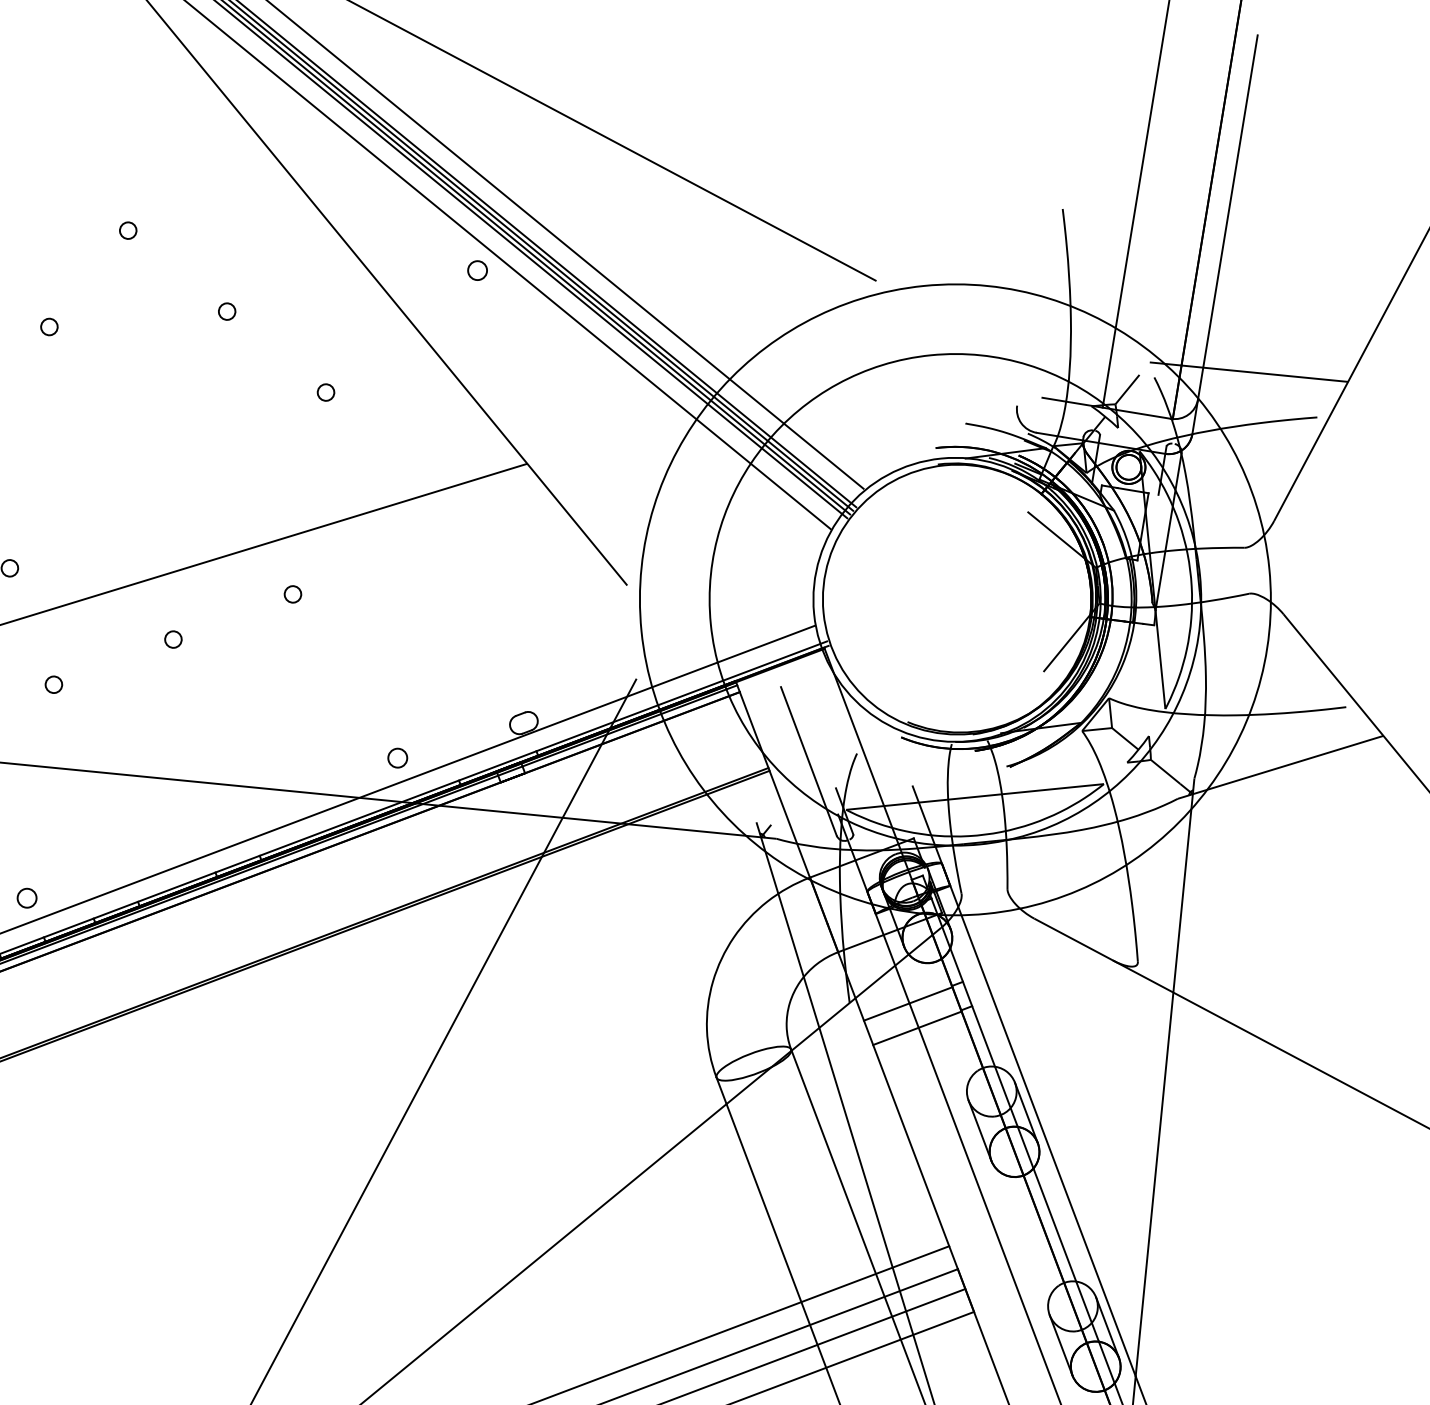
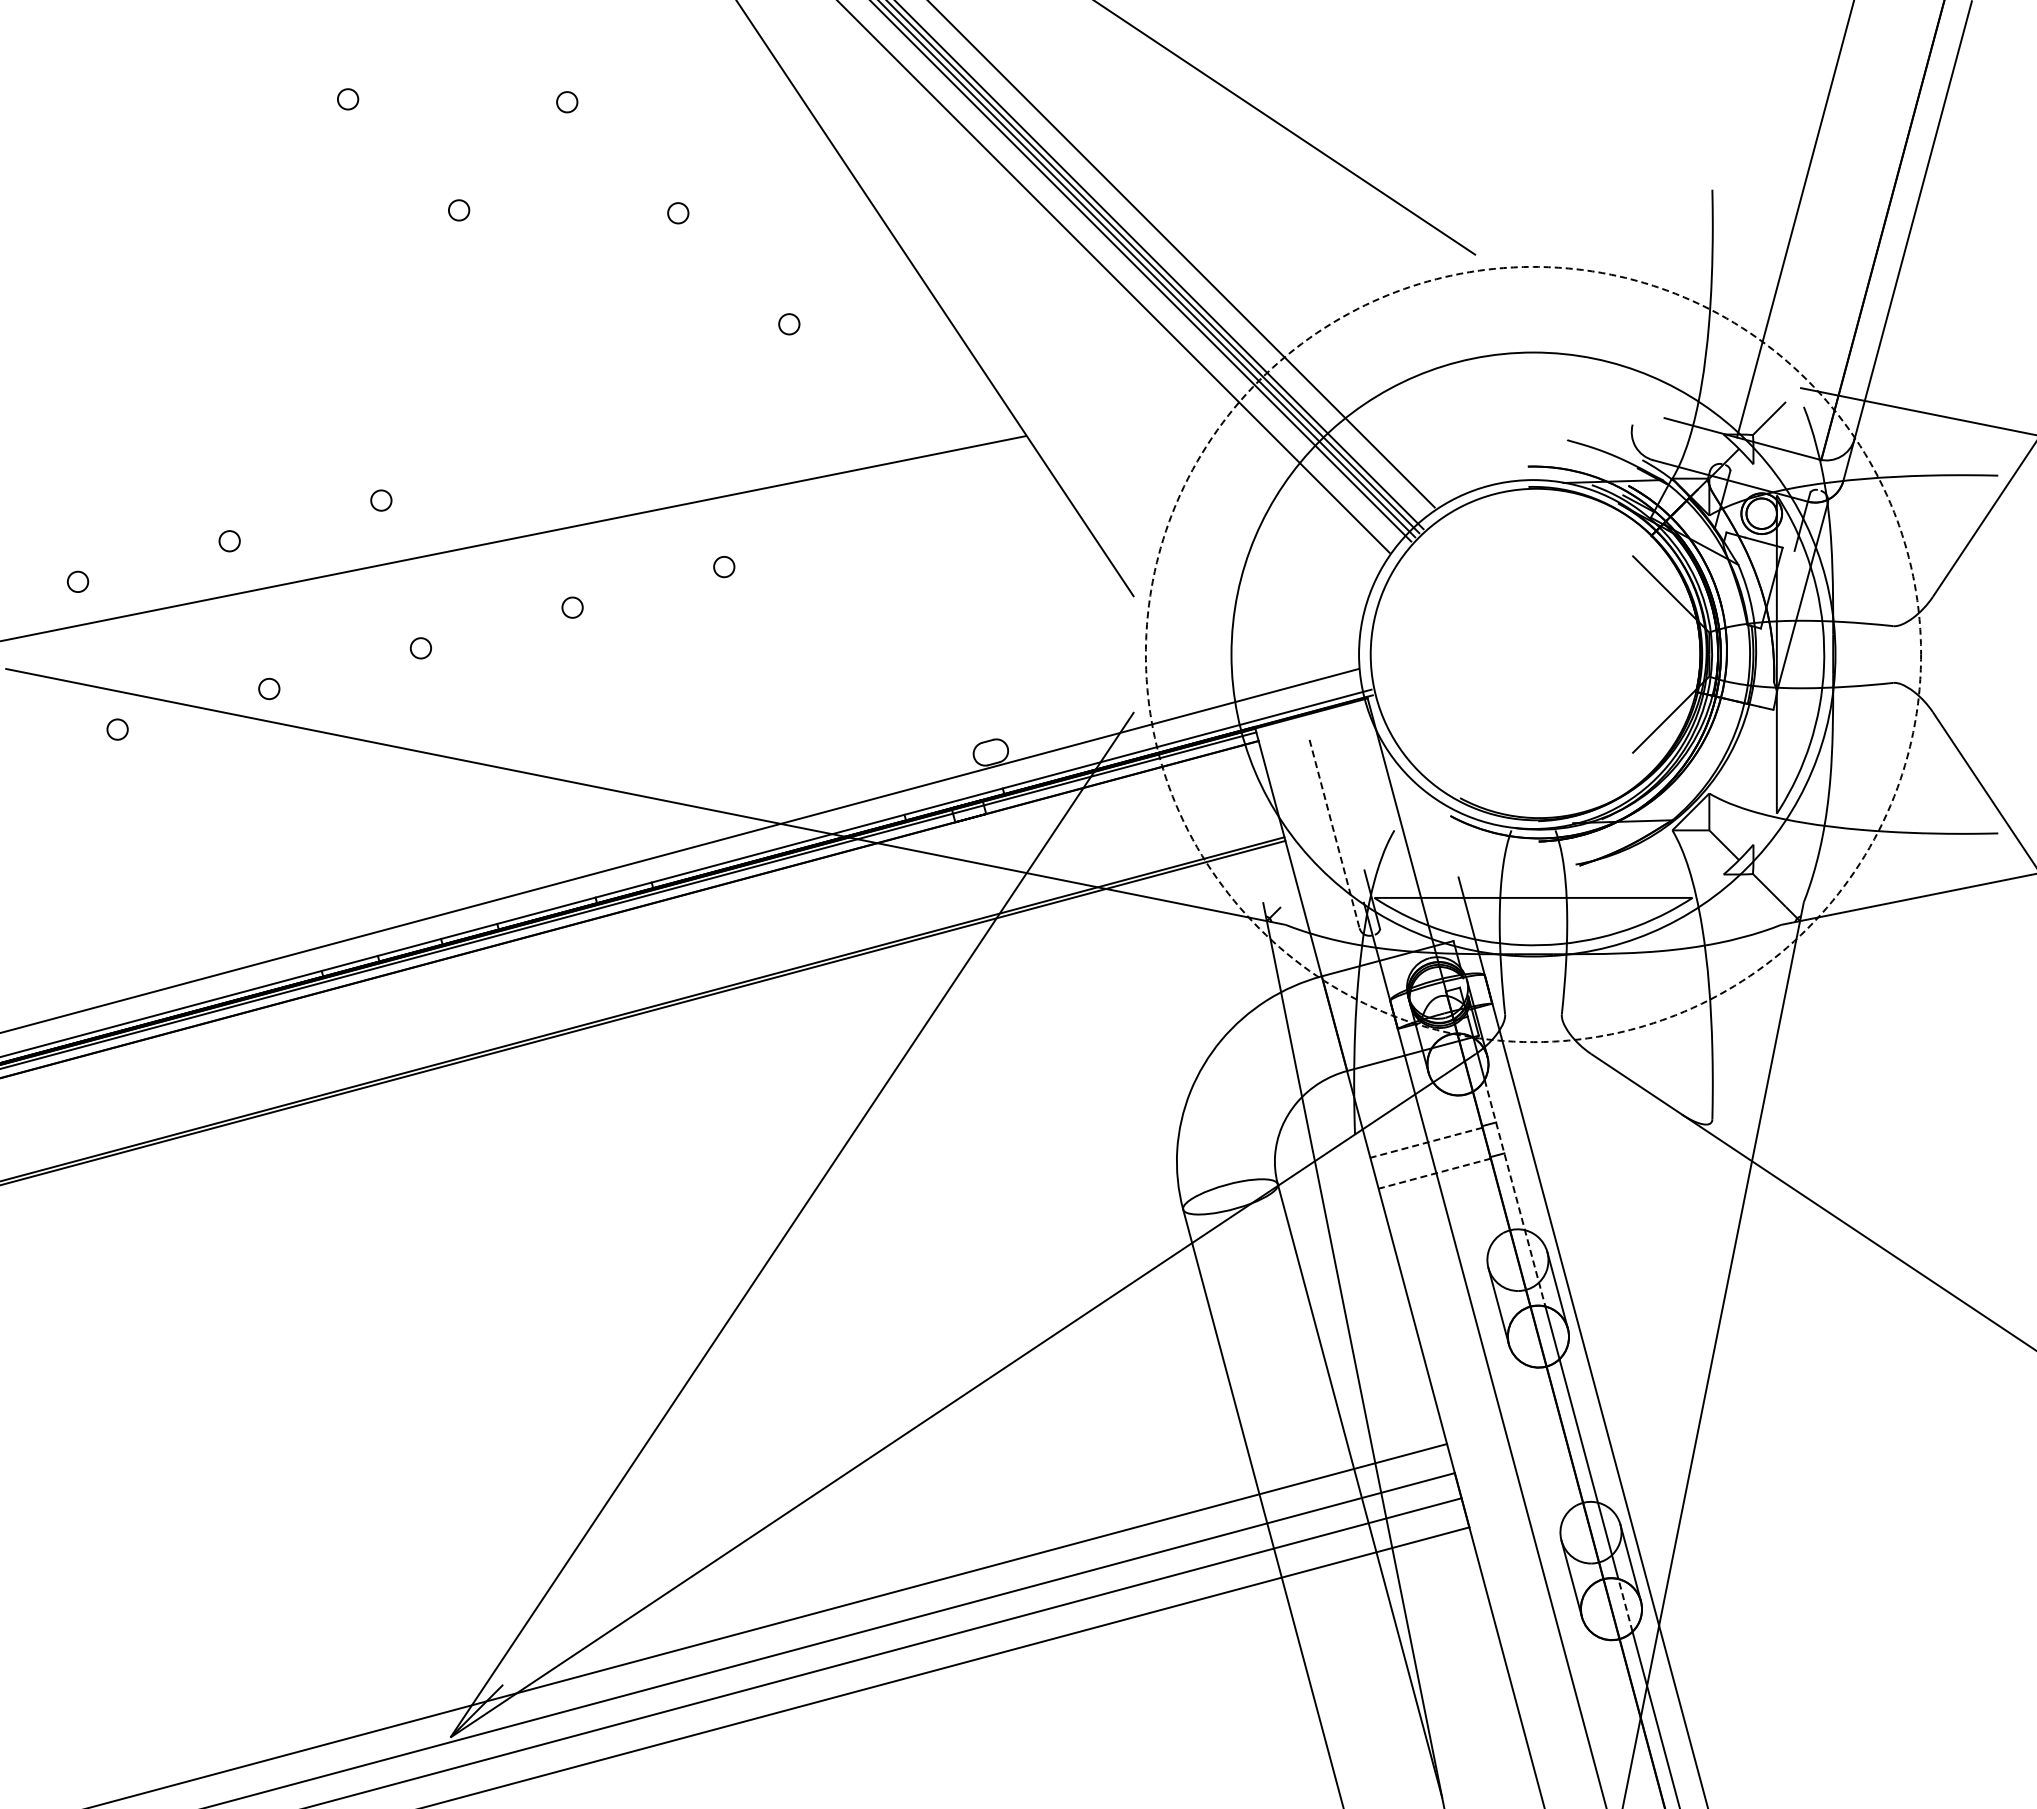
circle: (477, 270) -> (989, 193), removed
circle: (955, 599) -> (1533, 654), solid -> dashed
circle: (396, 757) -> (831, 779), removed
line: (808, 761) -> (1334, 834), solid -> dashed
circle: (26, 897) -> (361, 905), removed
line: (908, 1003) -> (1426, 1142), solid -> dashed
line: (917, 1028) -> (1434, 1173), solid -> dashed
line: (984, 1037) -> (1515, 1193), solid -> dashed
line: (1106, 1361) -> (1625, 1604), solid -> dashed

